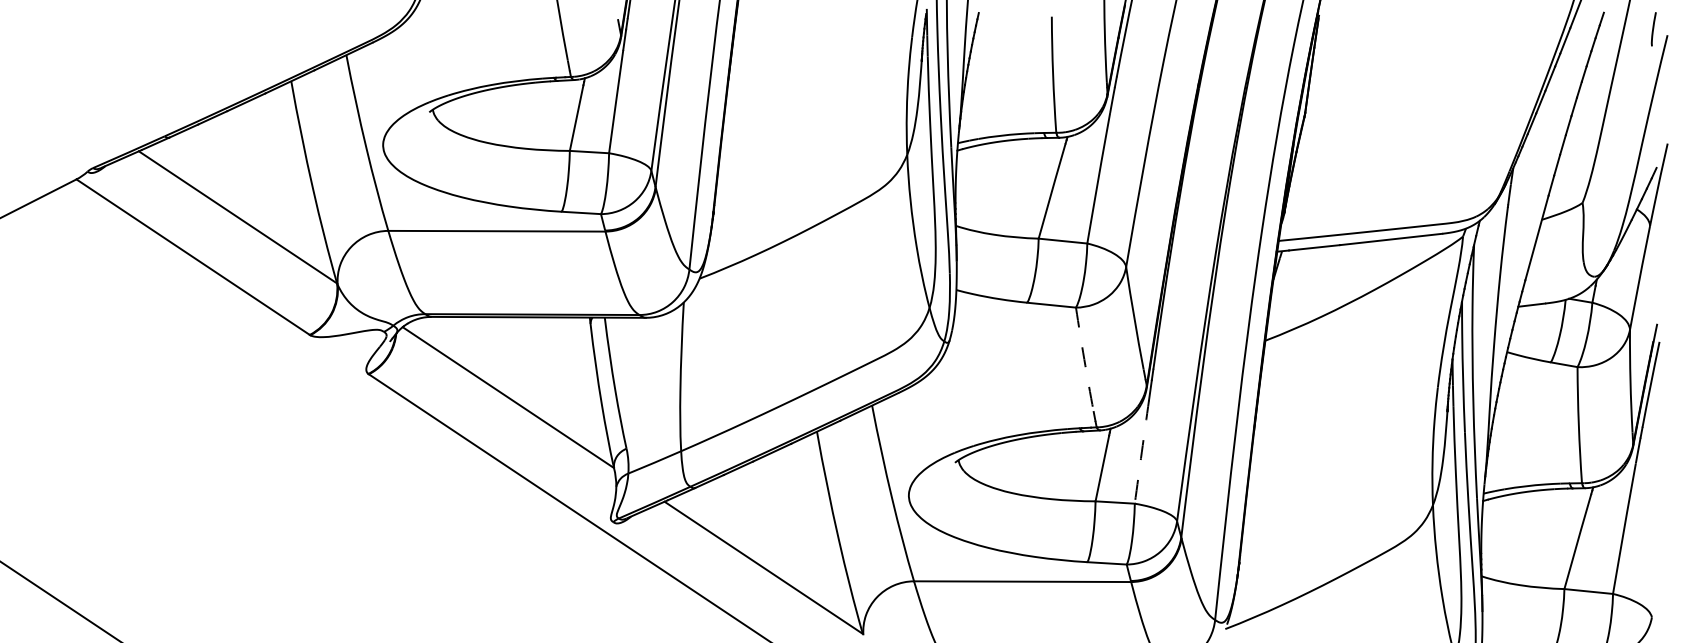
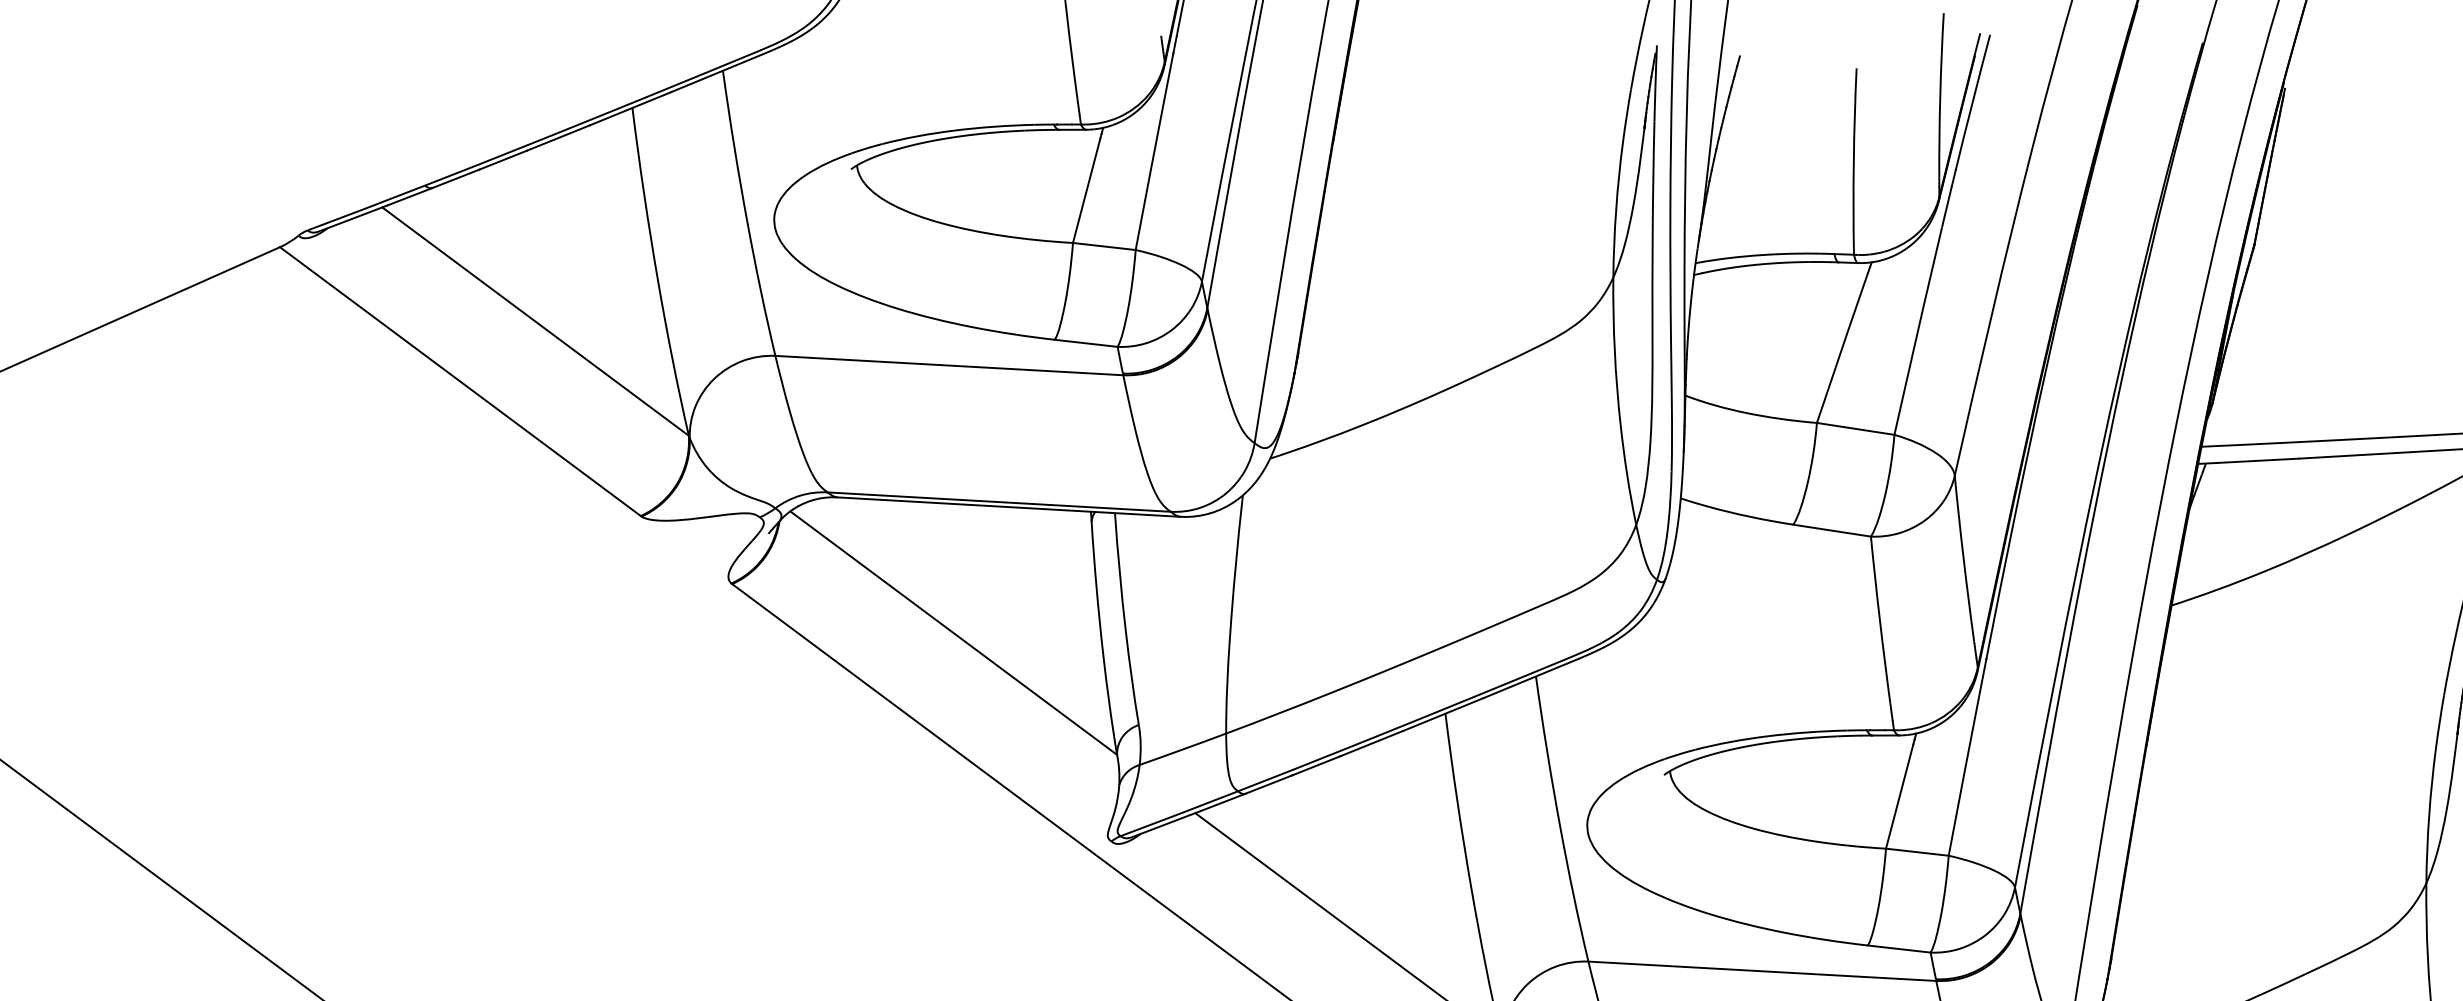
arc: (1084, 359) -> (1880, 620), dashed -> solid
arc: (1141, 451) -> (1963, 772), dashed -> solid

